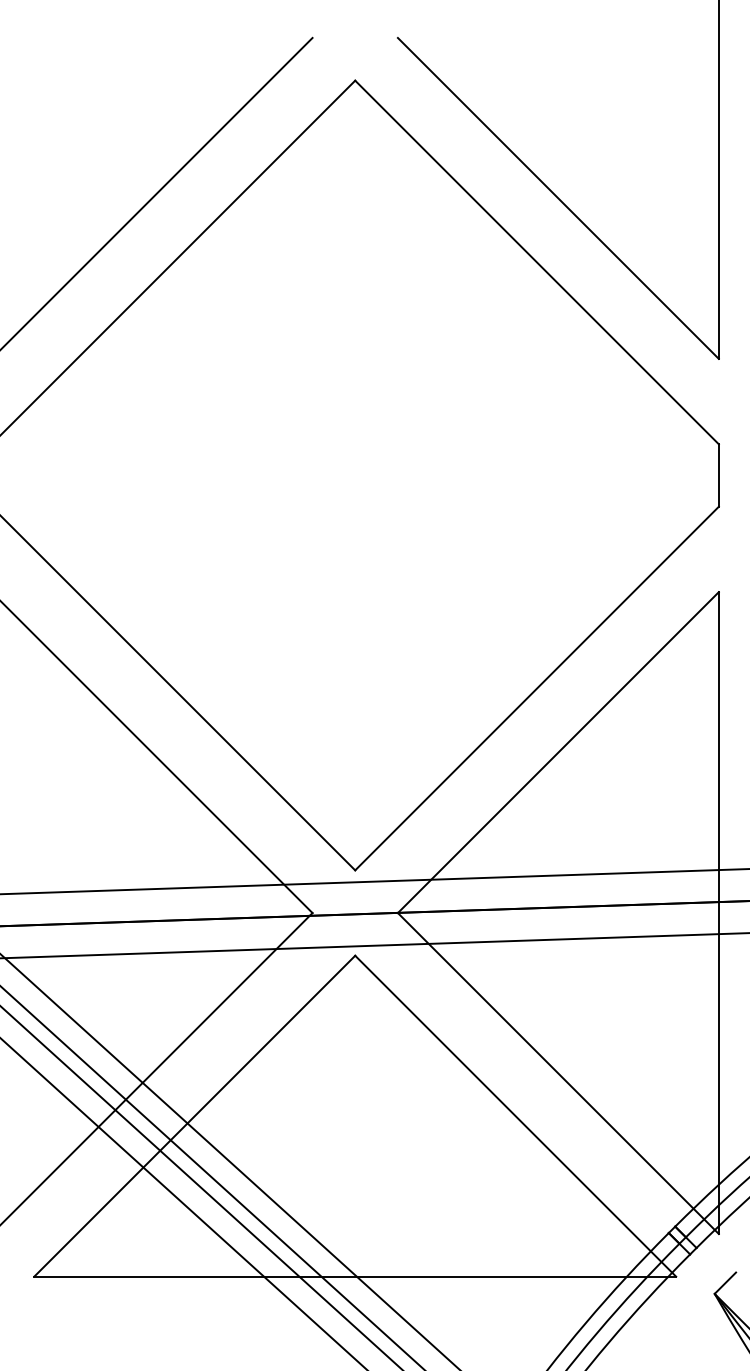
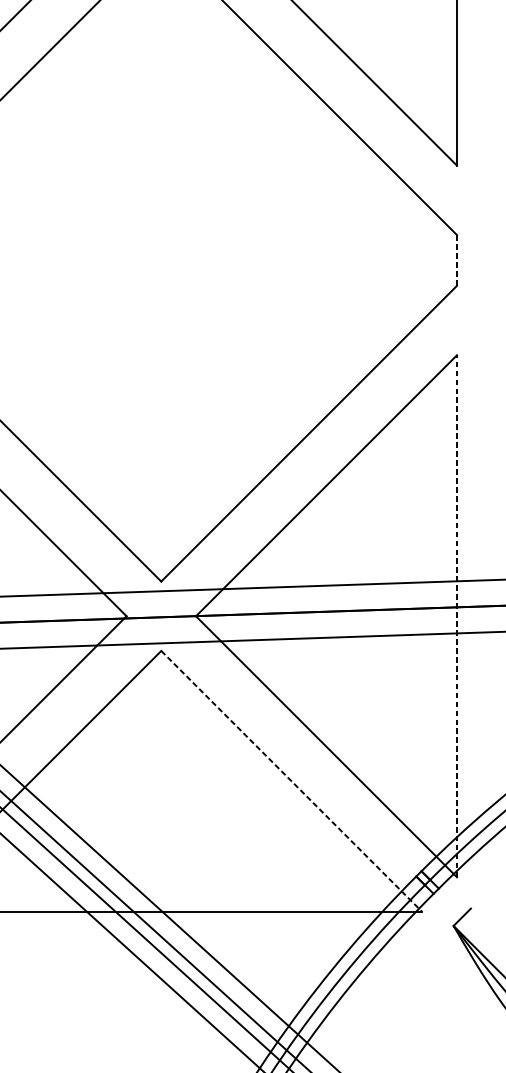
line: (718, 475) -> (456, 260), solid -> dashed
line: (718, 913) -> (456, 616), solid -> dashed
line: (515, 1116) -> (291, 781), solid -> dashed

